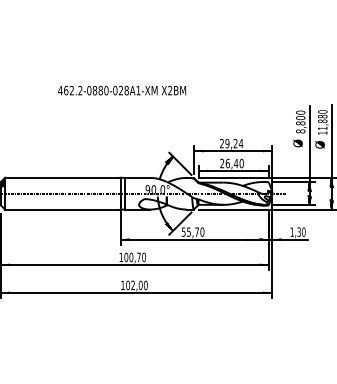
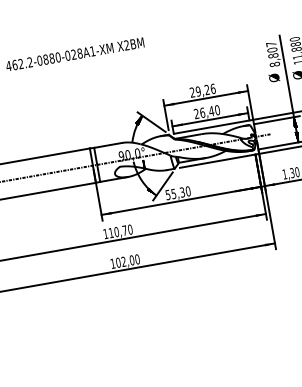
text: (300, 112) -> (271, 44), 8,800 -> 8,807
text: (240, 143) -> (212, 88), 29,24 -> 29,26
text: (196, 231) -> (181, 191), 55,70 -> 55,30
text: (126, 257) -> (111, 233), 100,70 -> 110,70

